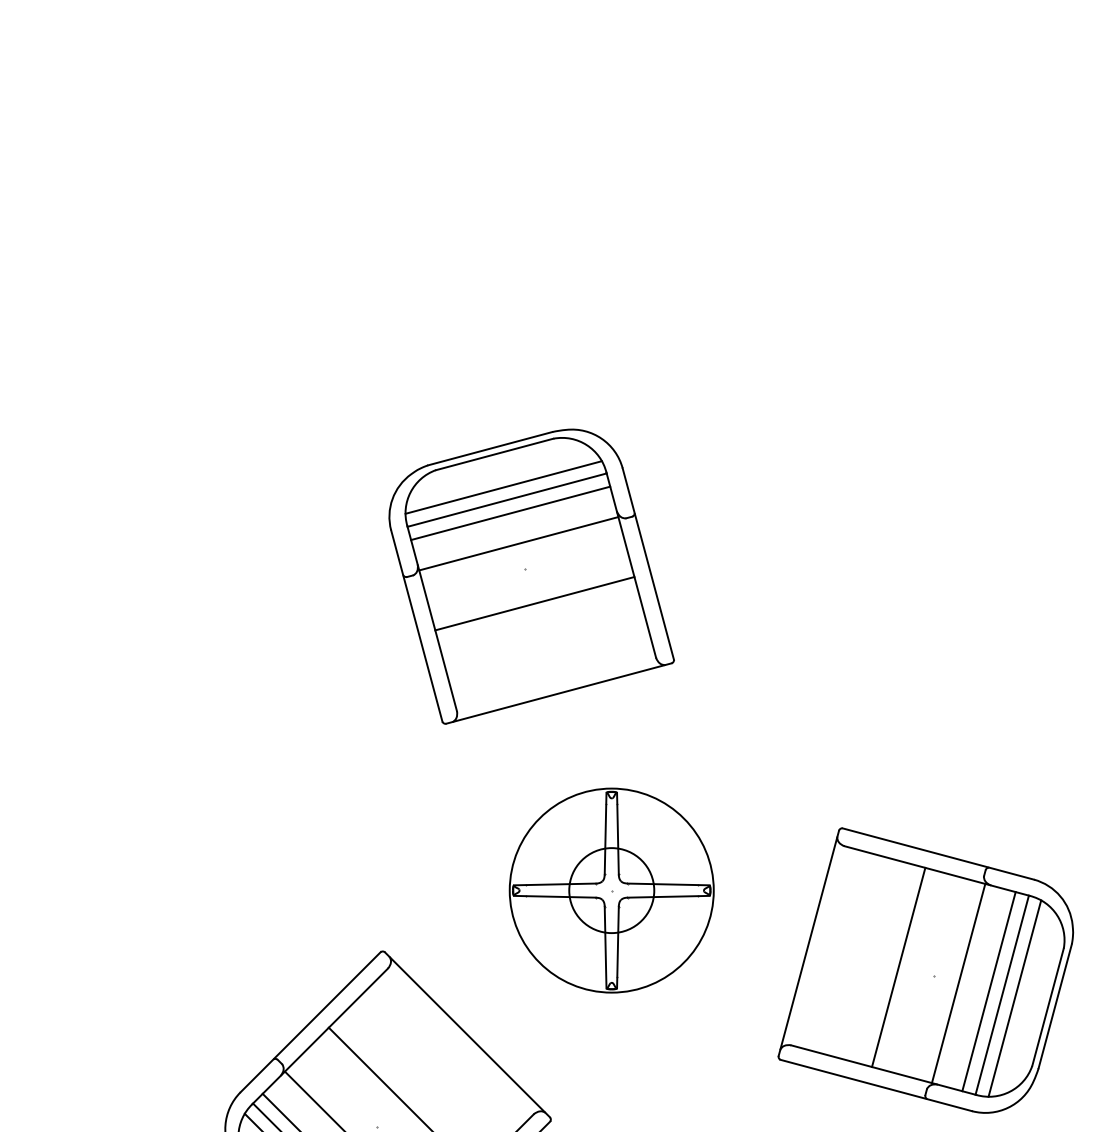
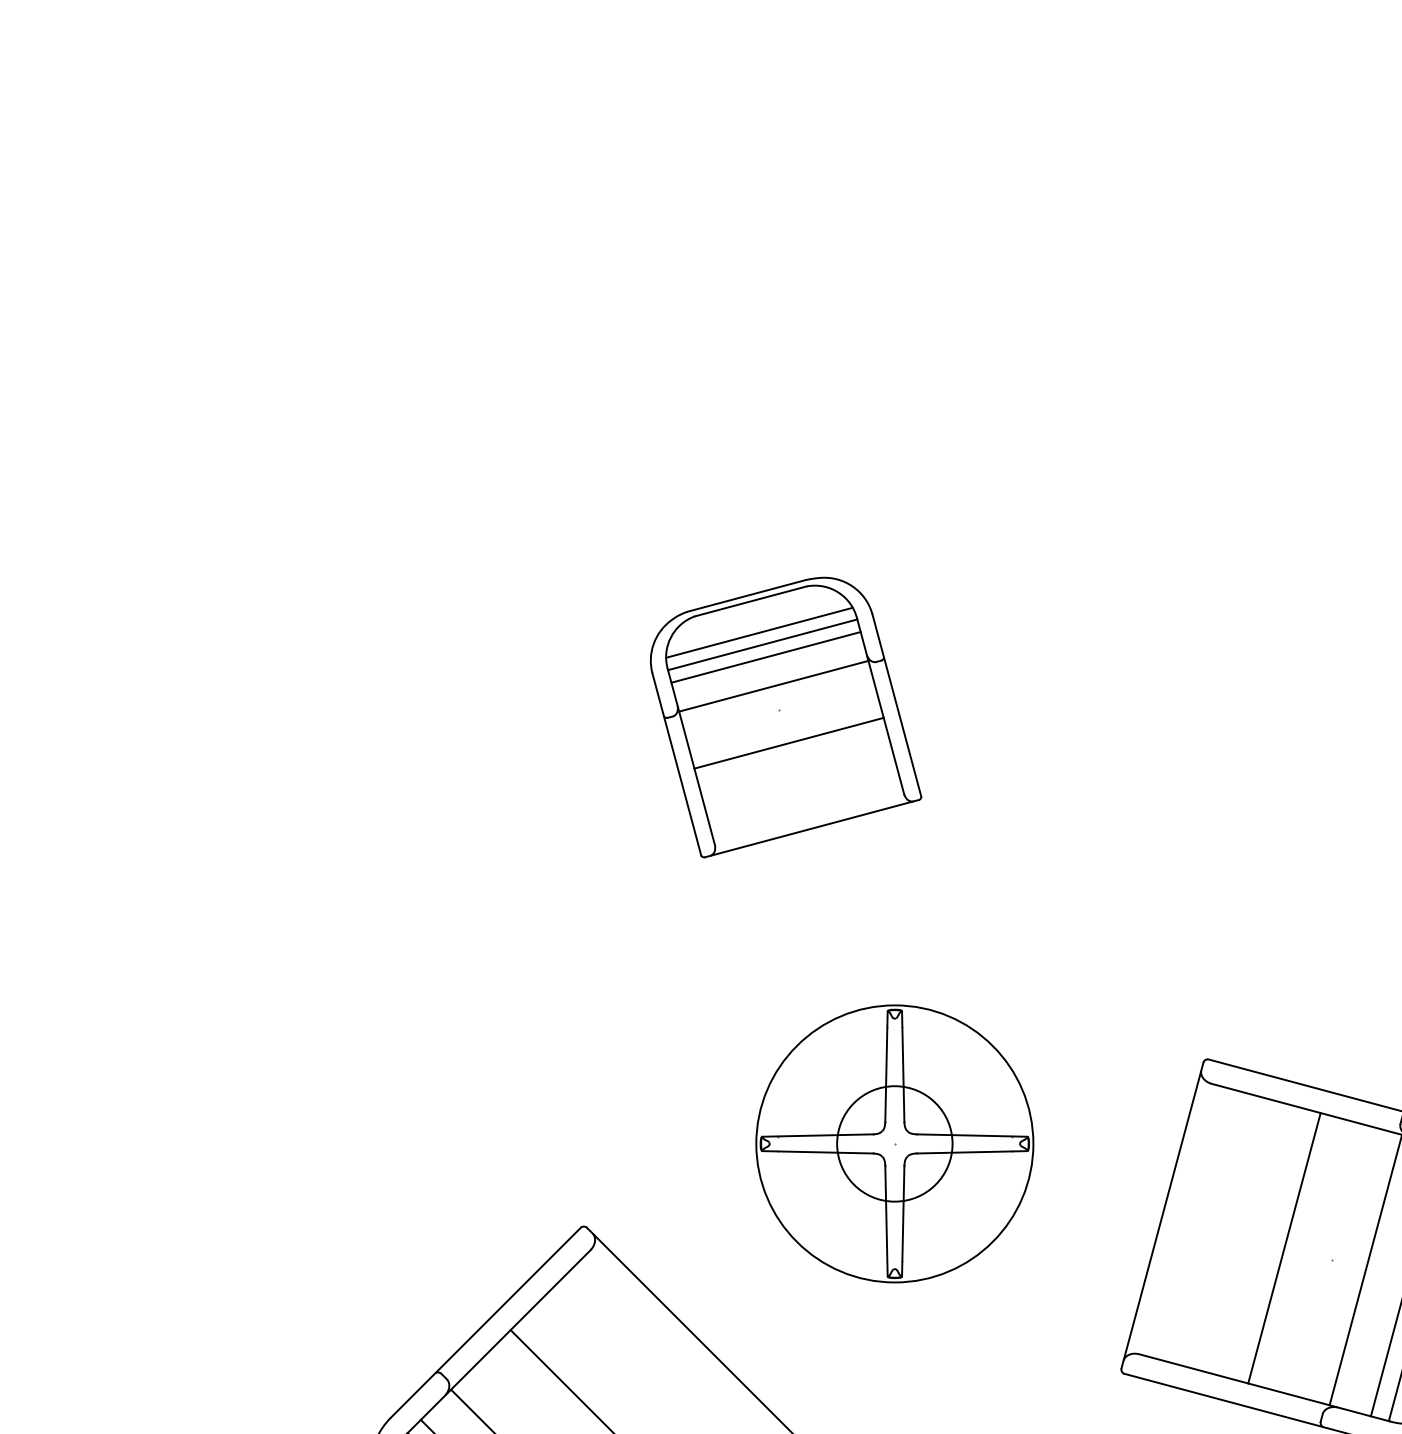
part: (531, 576) -> (785, 717), size x0.7

